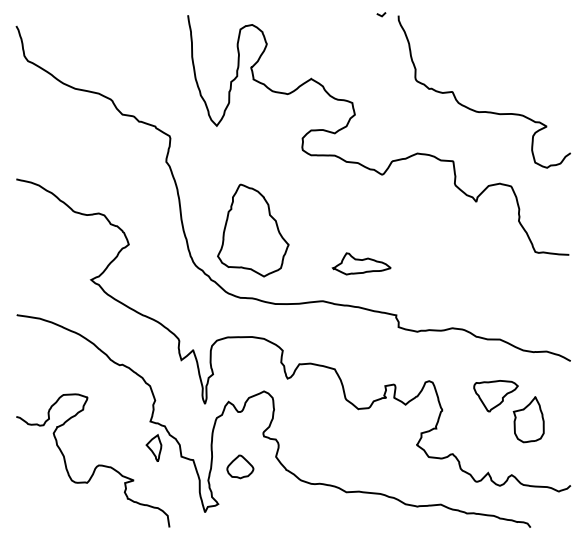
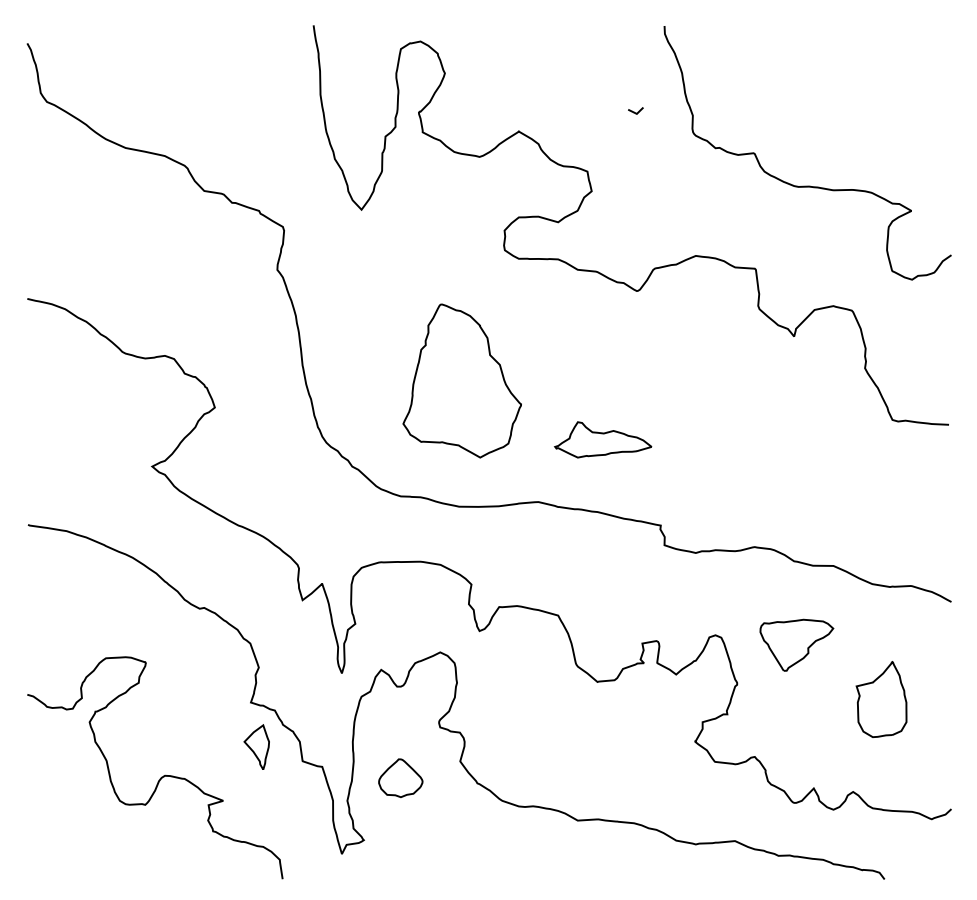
line: (380, 14) -> (634, 110), moved
part: (253, 230) -> (462, 380), moved
part: (495, 396) -> (796, 645), moved

